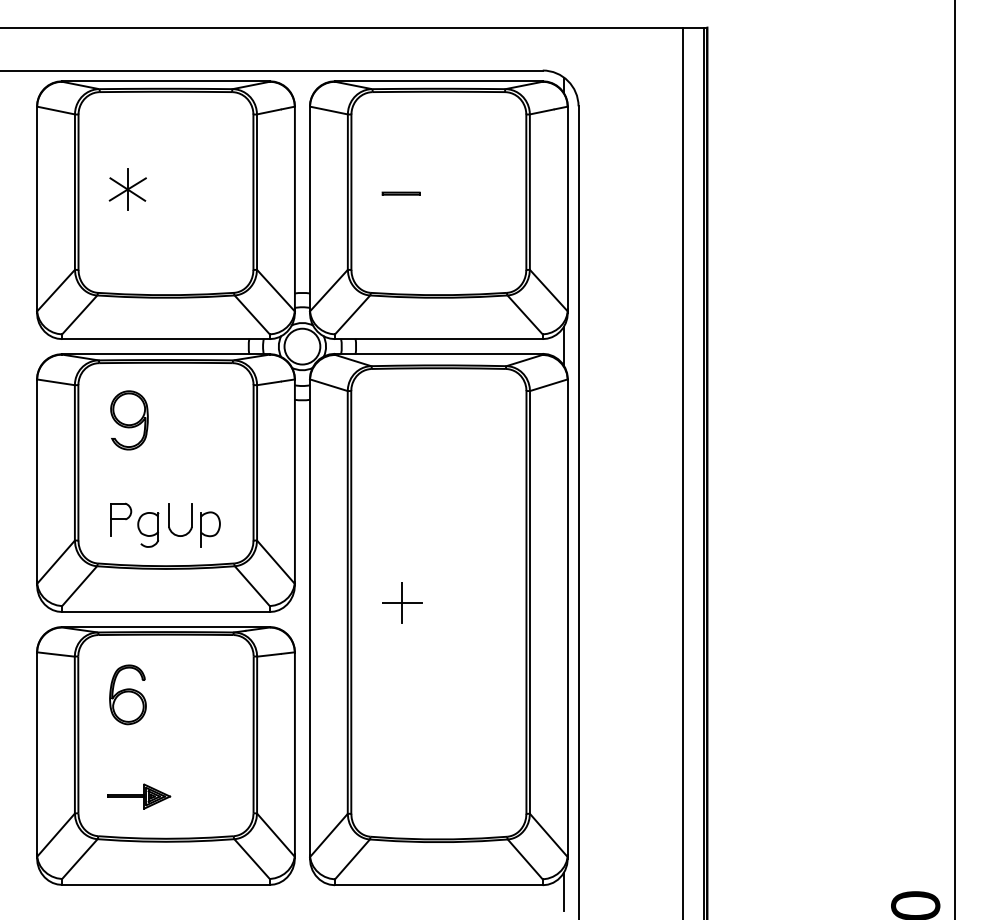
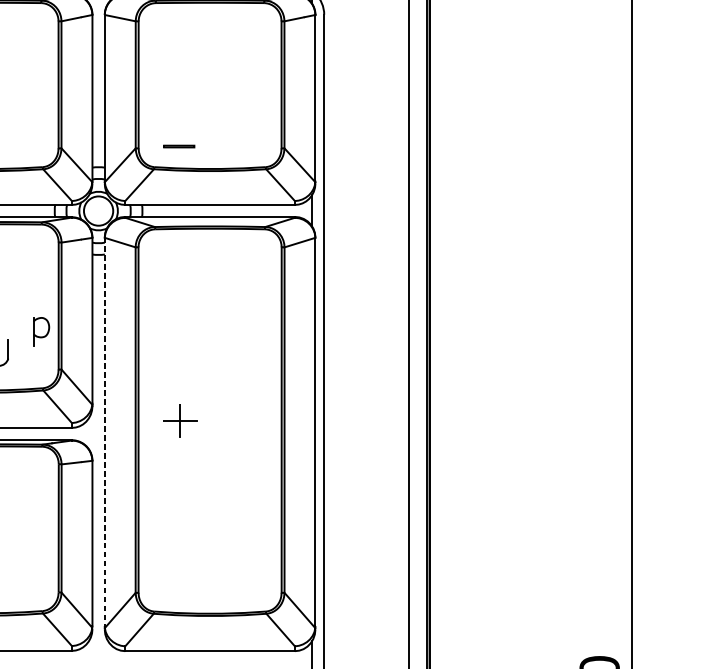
line: (400, 193) -> (178, 146), moved
part: (210, 529) -> (41, 331), moved
line: (309, 618) -> (104, 433), solid -> dashed

